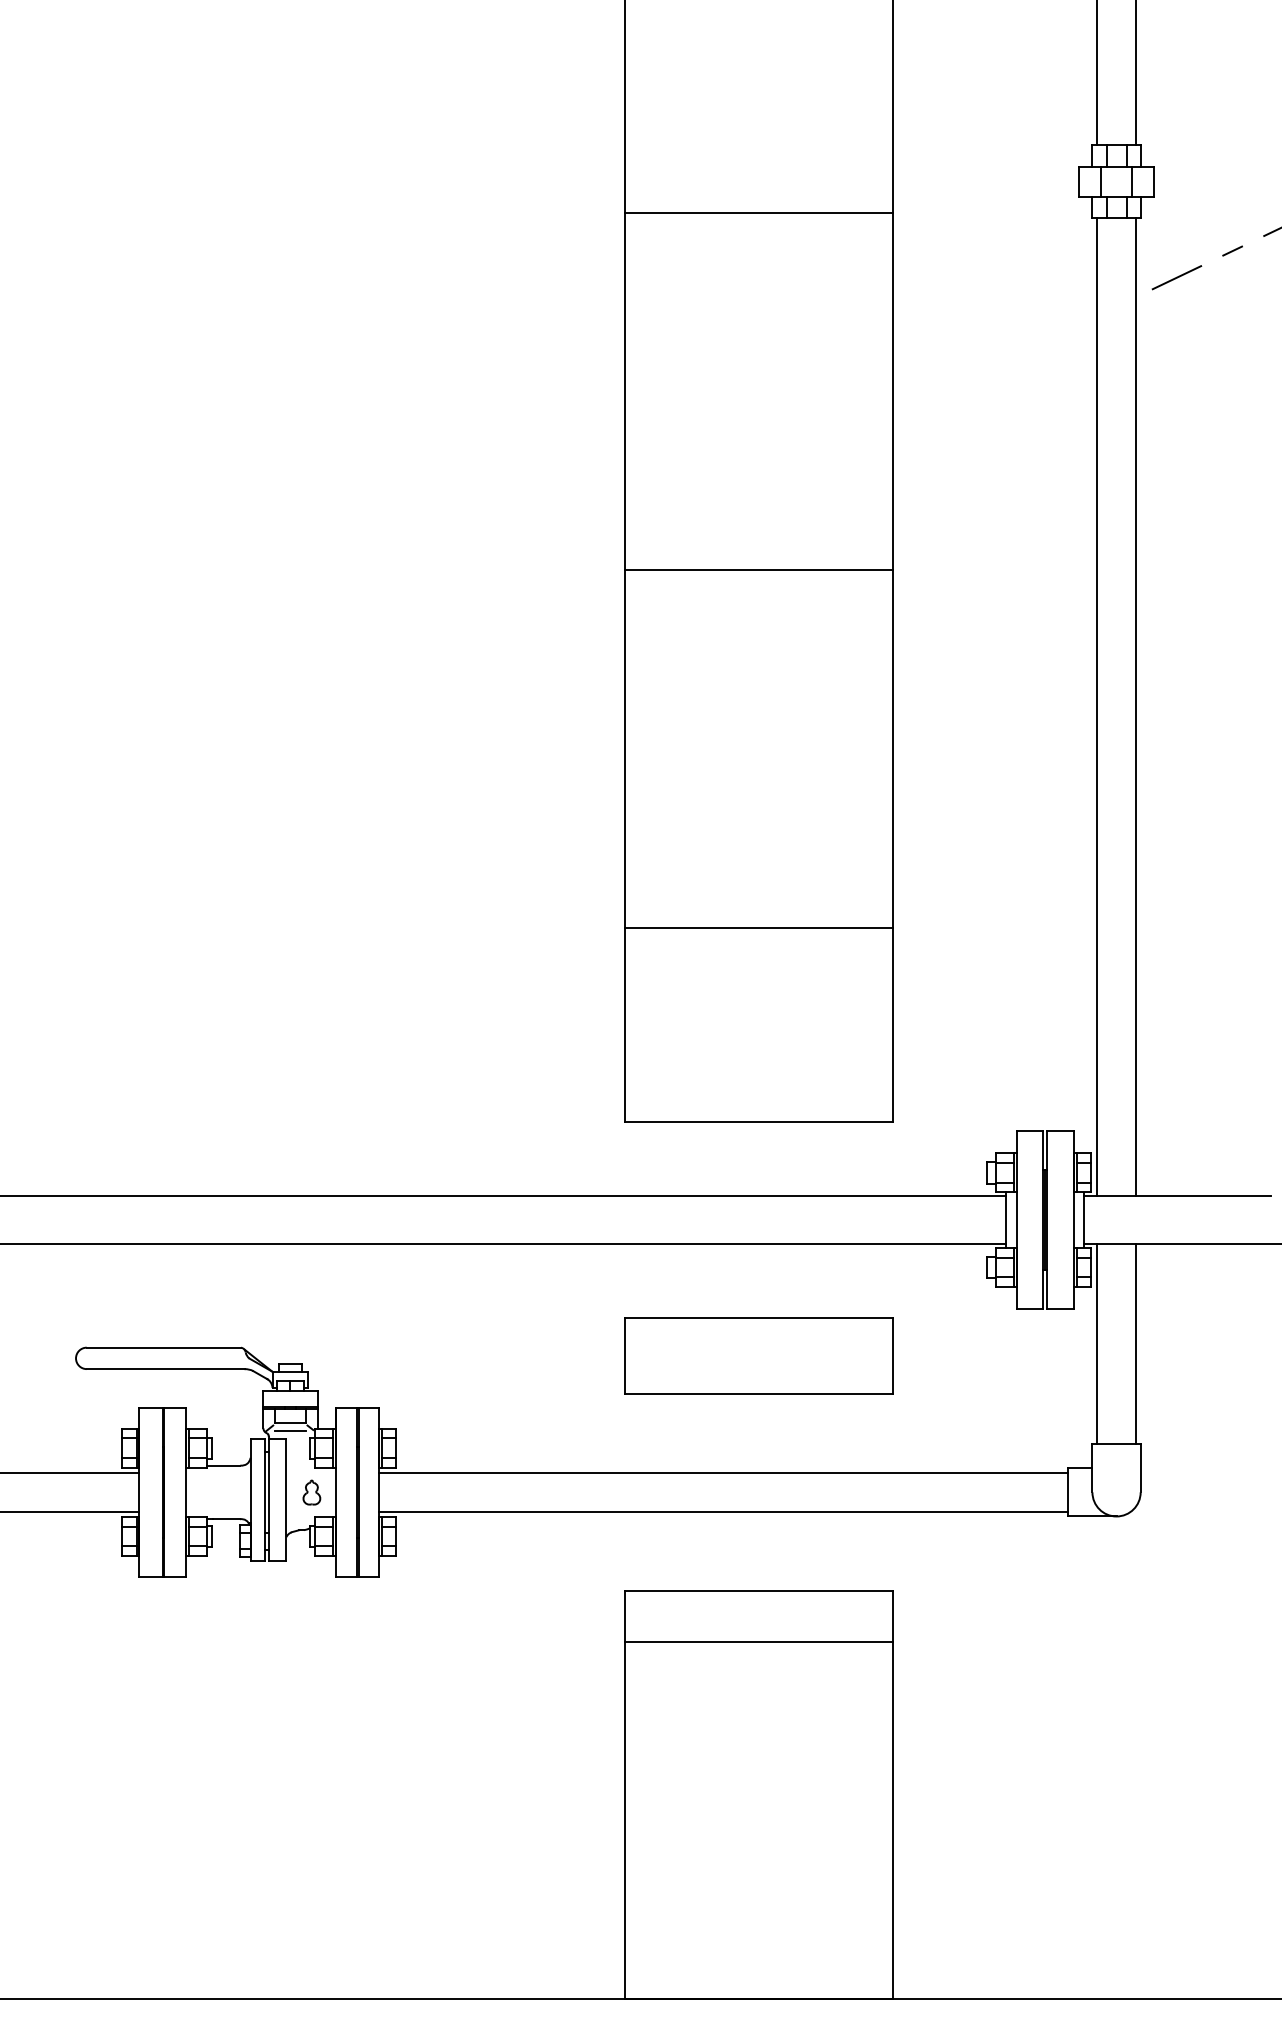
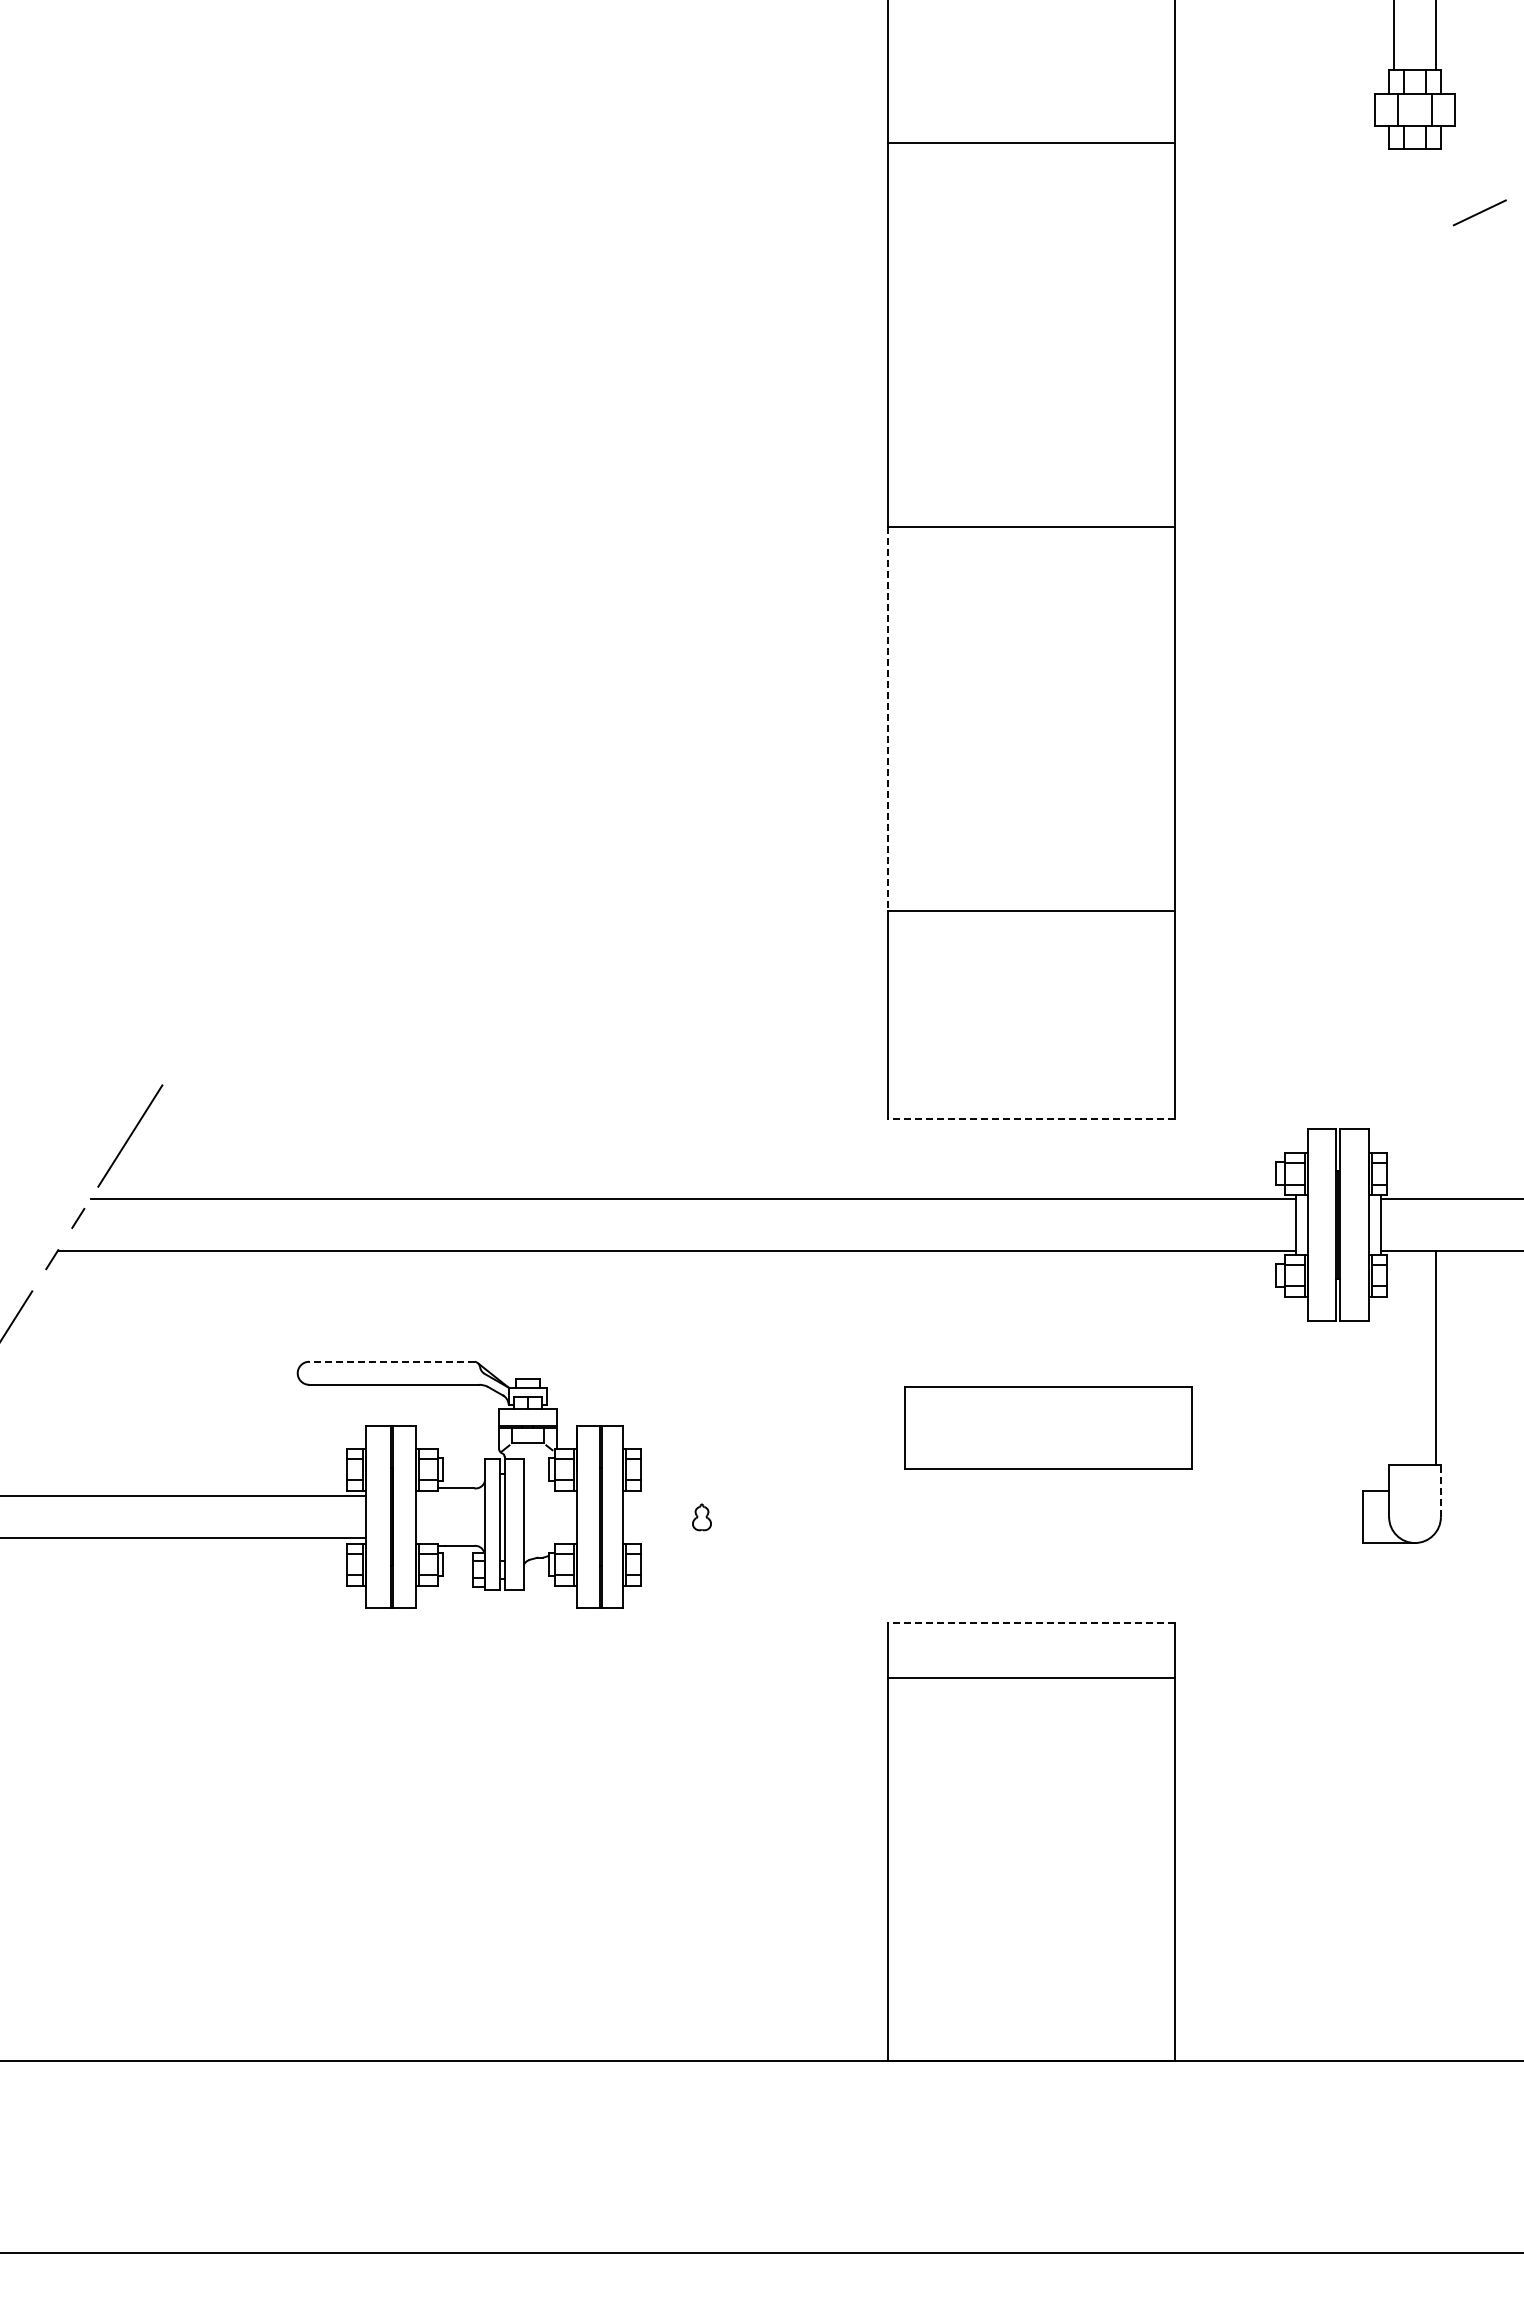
line: (1097, 706) -> (1394, 673), removed
line: (1135, 706) -> (1435, 673), removed
line: (625, 748) -> (887, 718), solid -> dashed
line: (759, 1122) -> (1031, 1119), solid -> dashed
line: (1097, 1343) -> (1394, 1357), removed
line: (164, 1347) -> (392, 1361), solid -> dashed
part: (759, 1355) -> (1048, 1427), moved
line: (290, 1431) -> (527, 1451), removed
line: (1140, 1468) -> (1440, 1491), solid -> dashed
line: (723, 1473) -> (992, 1496), removed
part: (311, 1492) -> (701, 1517), moved
line: (723, 1512) -> (992, 1538), removed
line: (759, 1590) -> (1031, 1622), solid -> dashed

